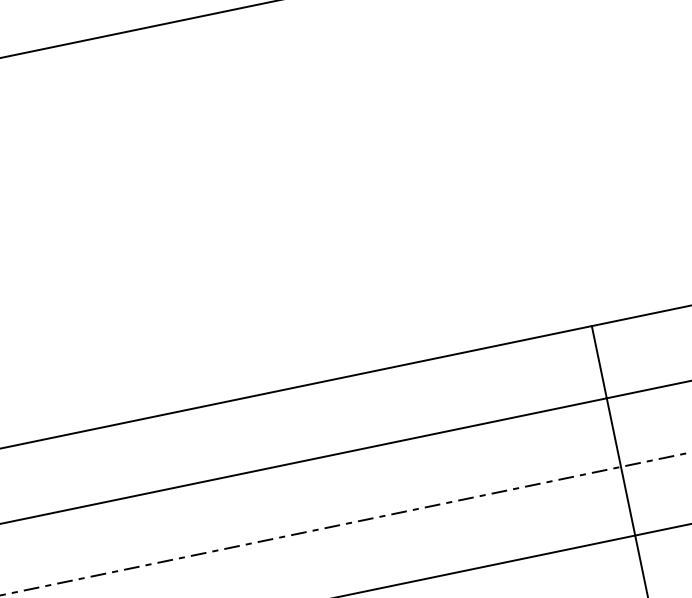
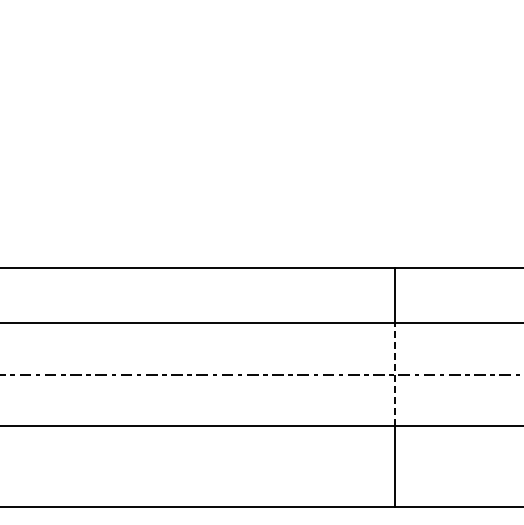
line: (621, 466) -> (395, 374), solid -> dashed

